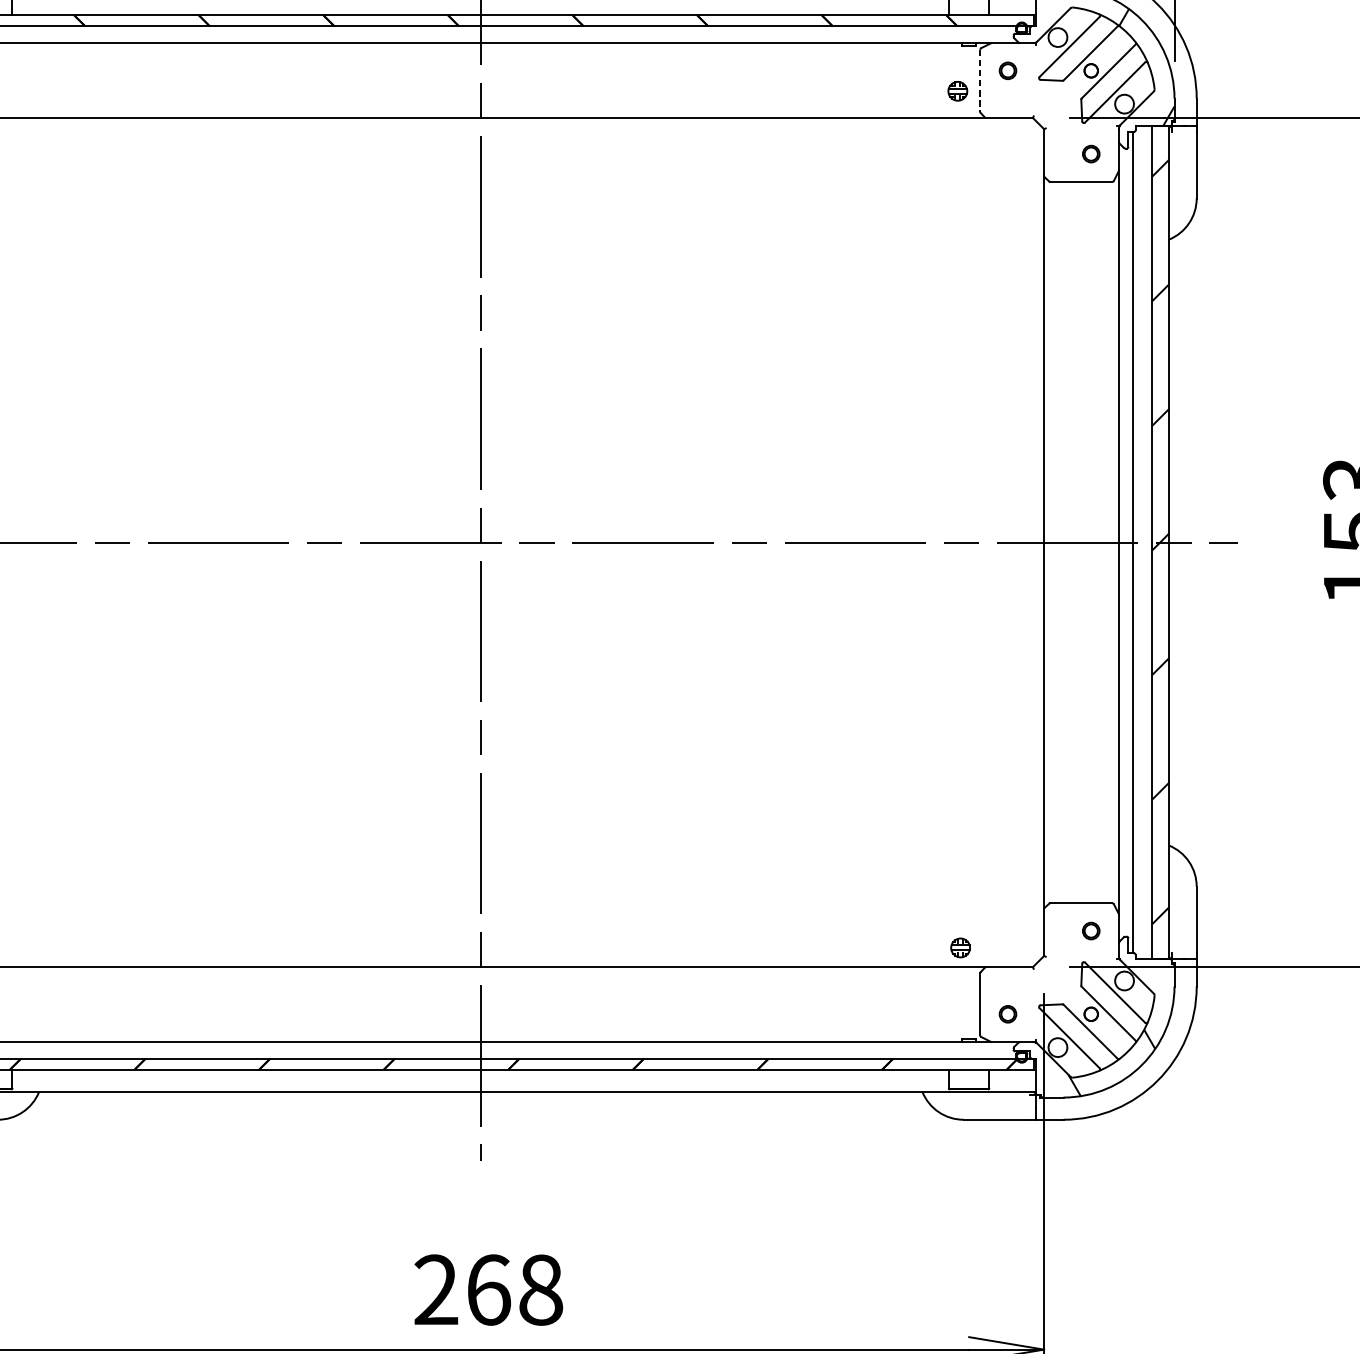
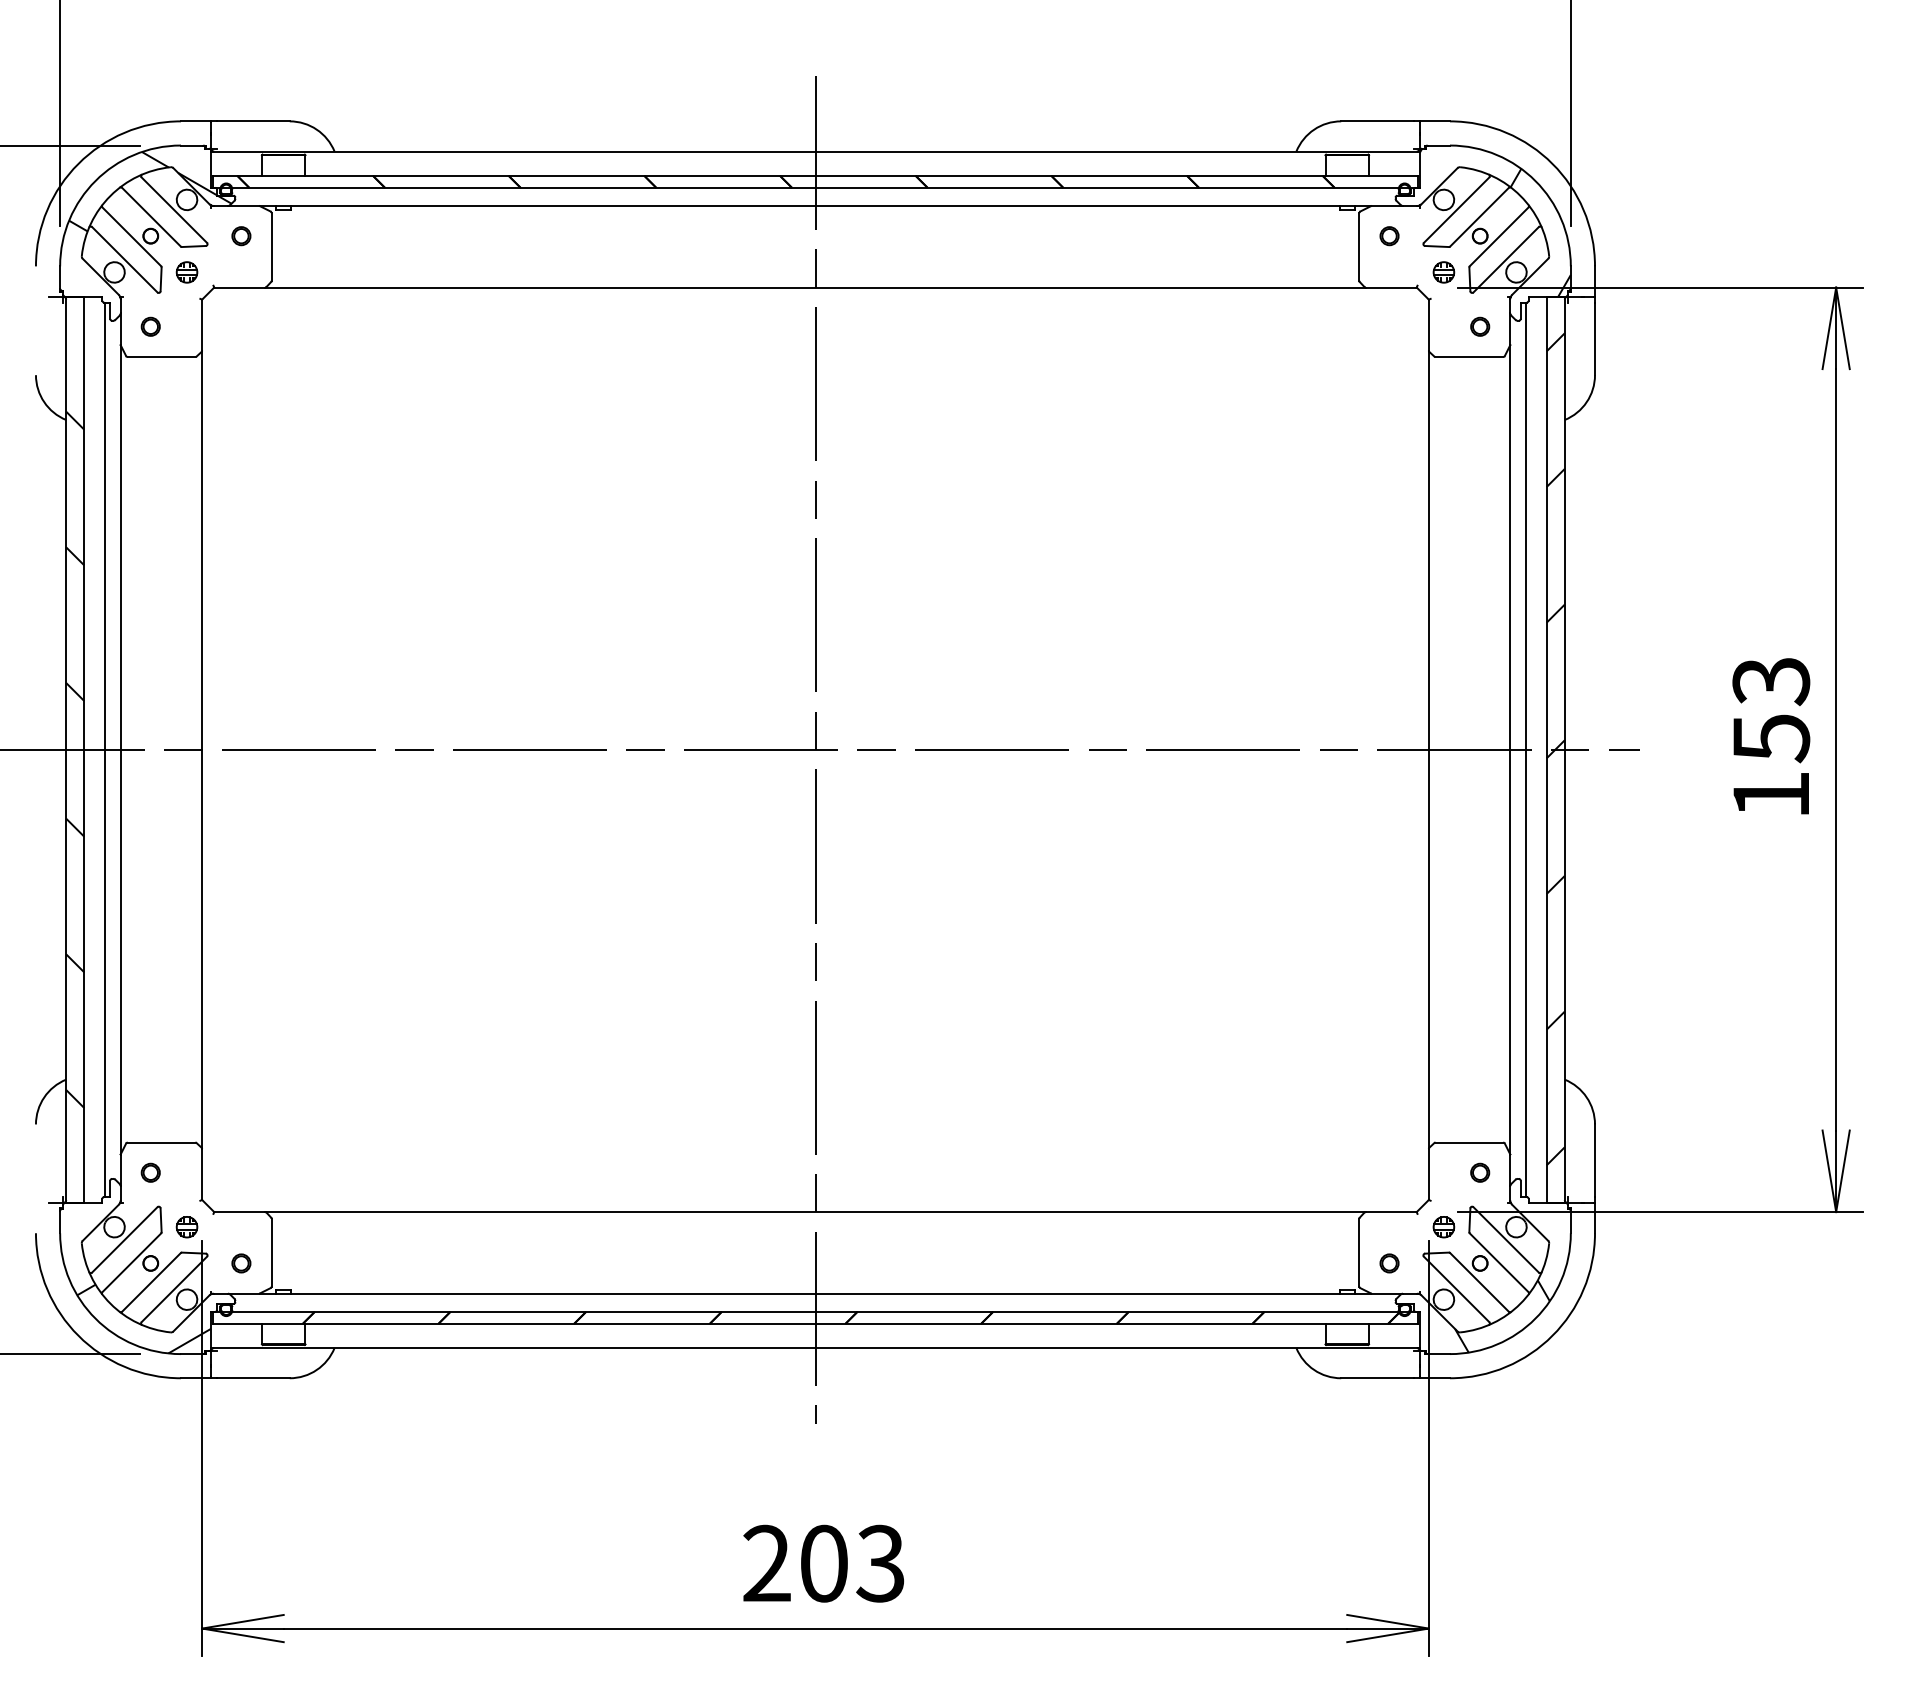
line: (980, 80) -> (1359, 246), dashed -> solid
part: (957, 91) -> (1443, 272), moved
part: (960, 948) -> (1443, 1227), moved
text: (515, 1289) -> (853, 1563), 268 -> 203

